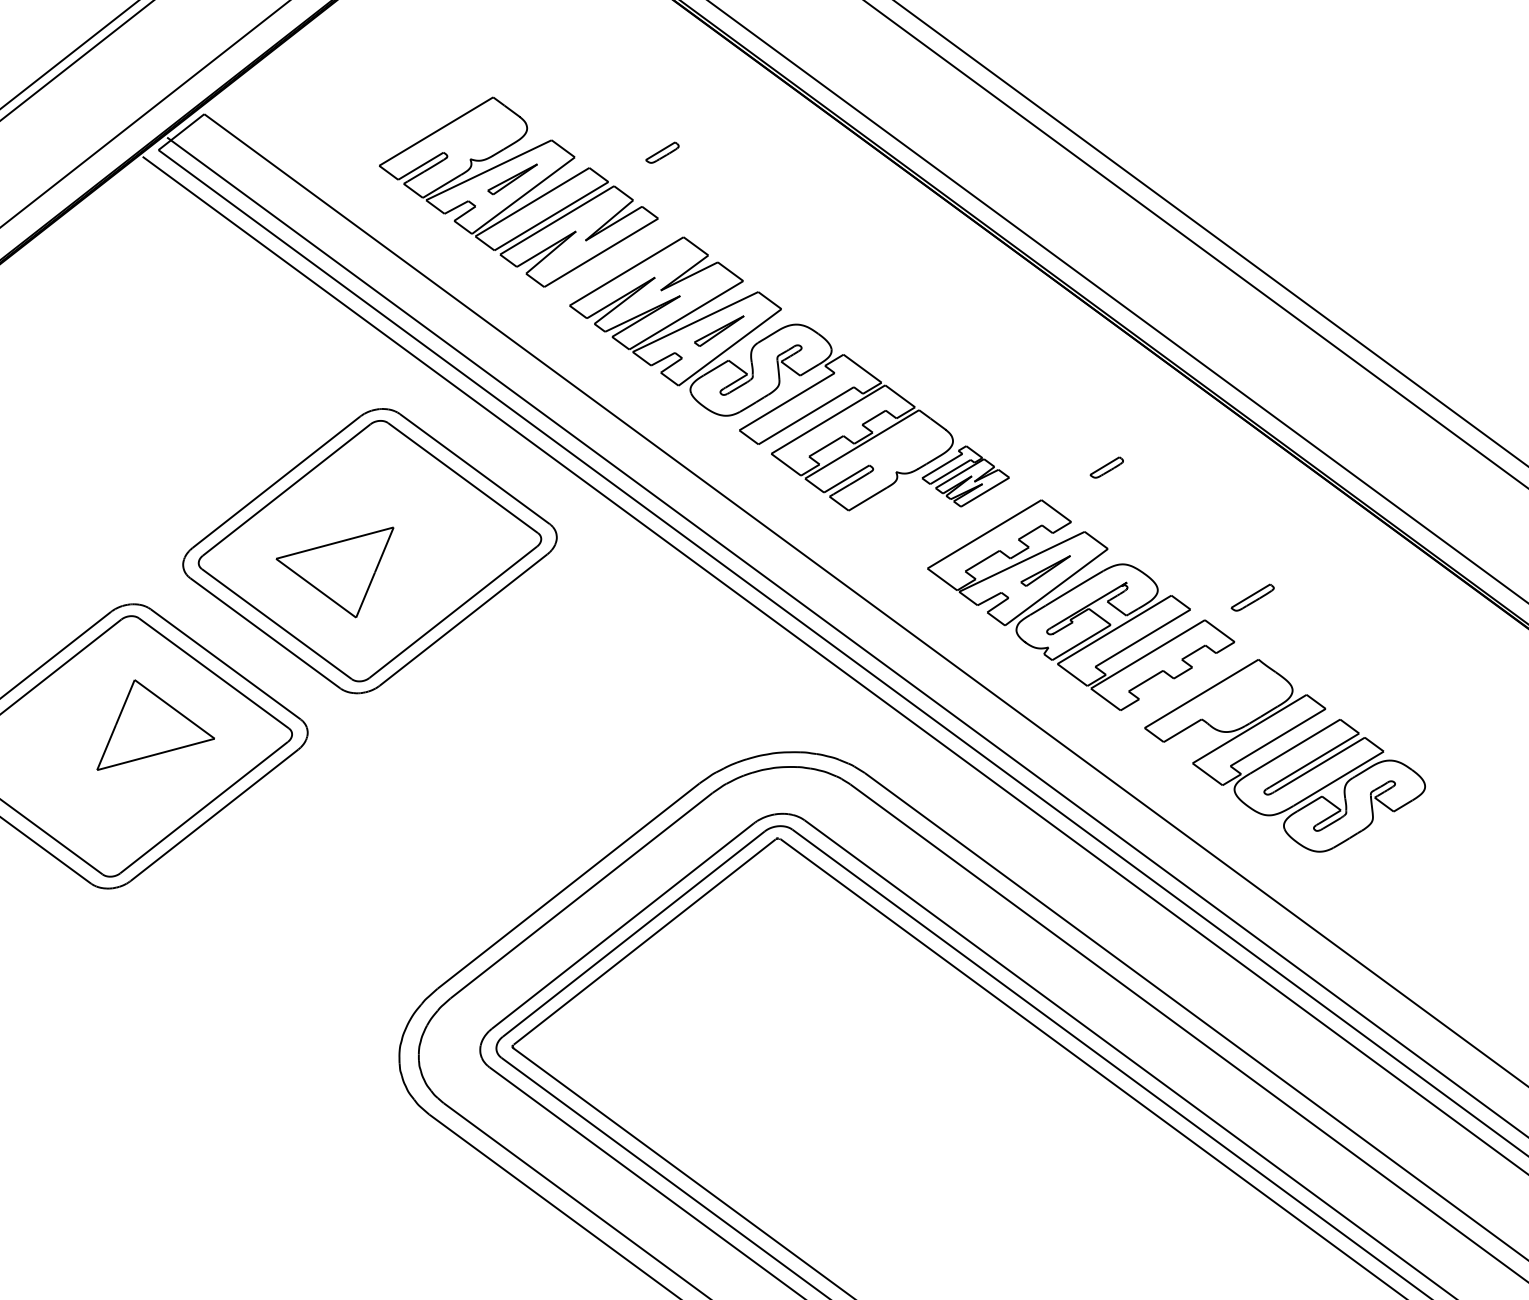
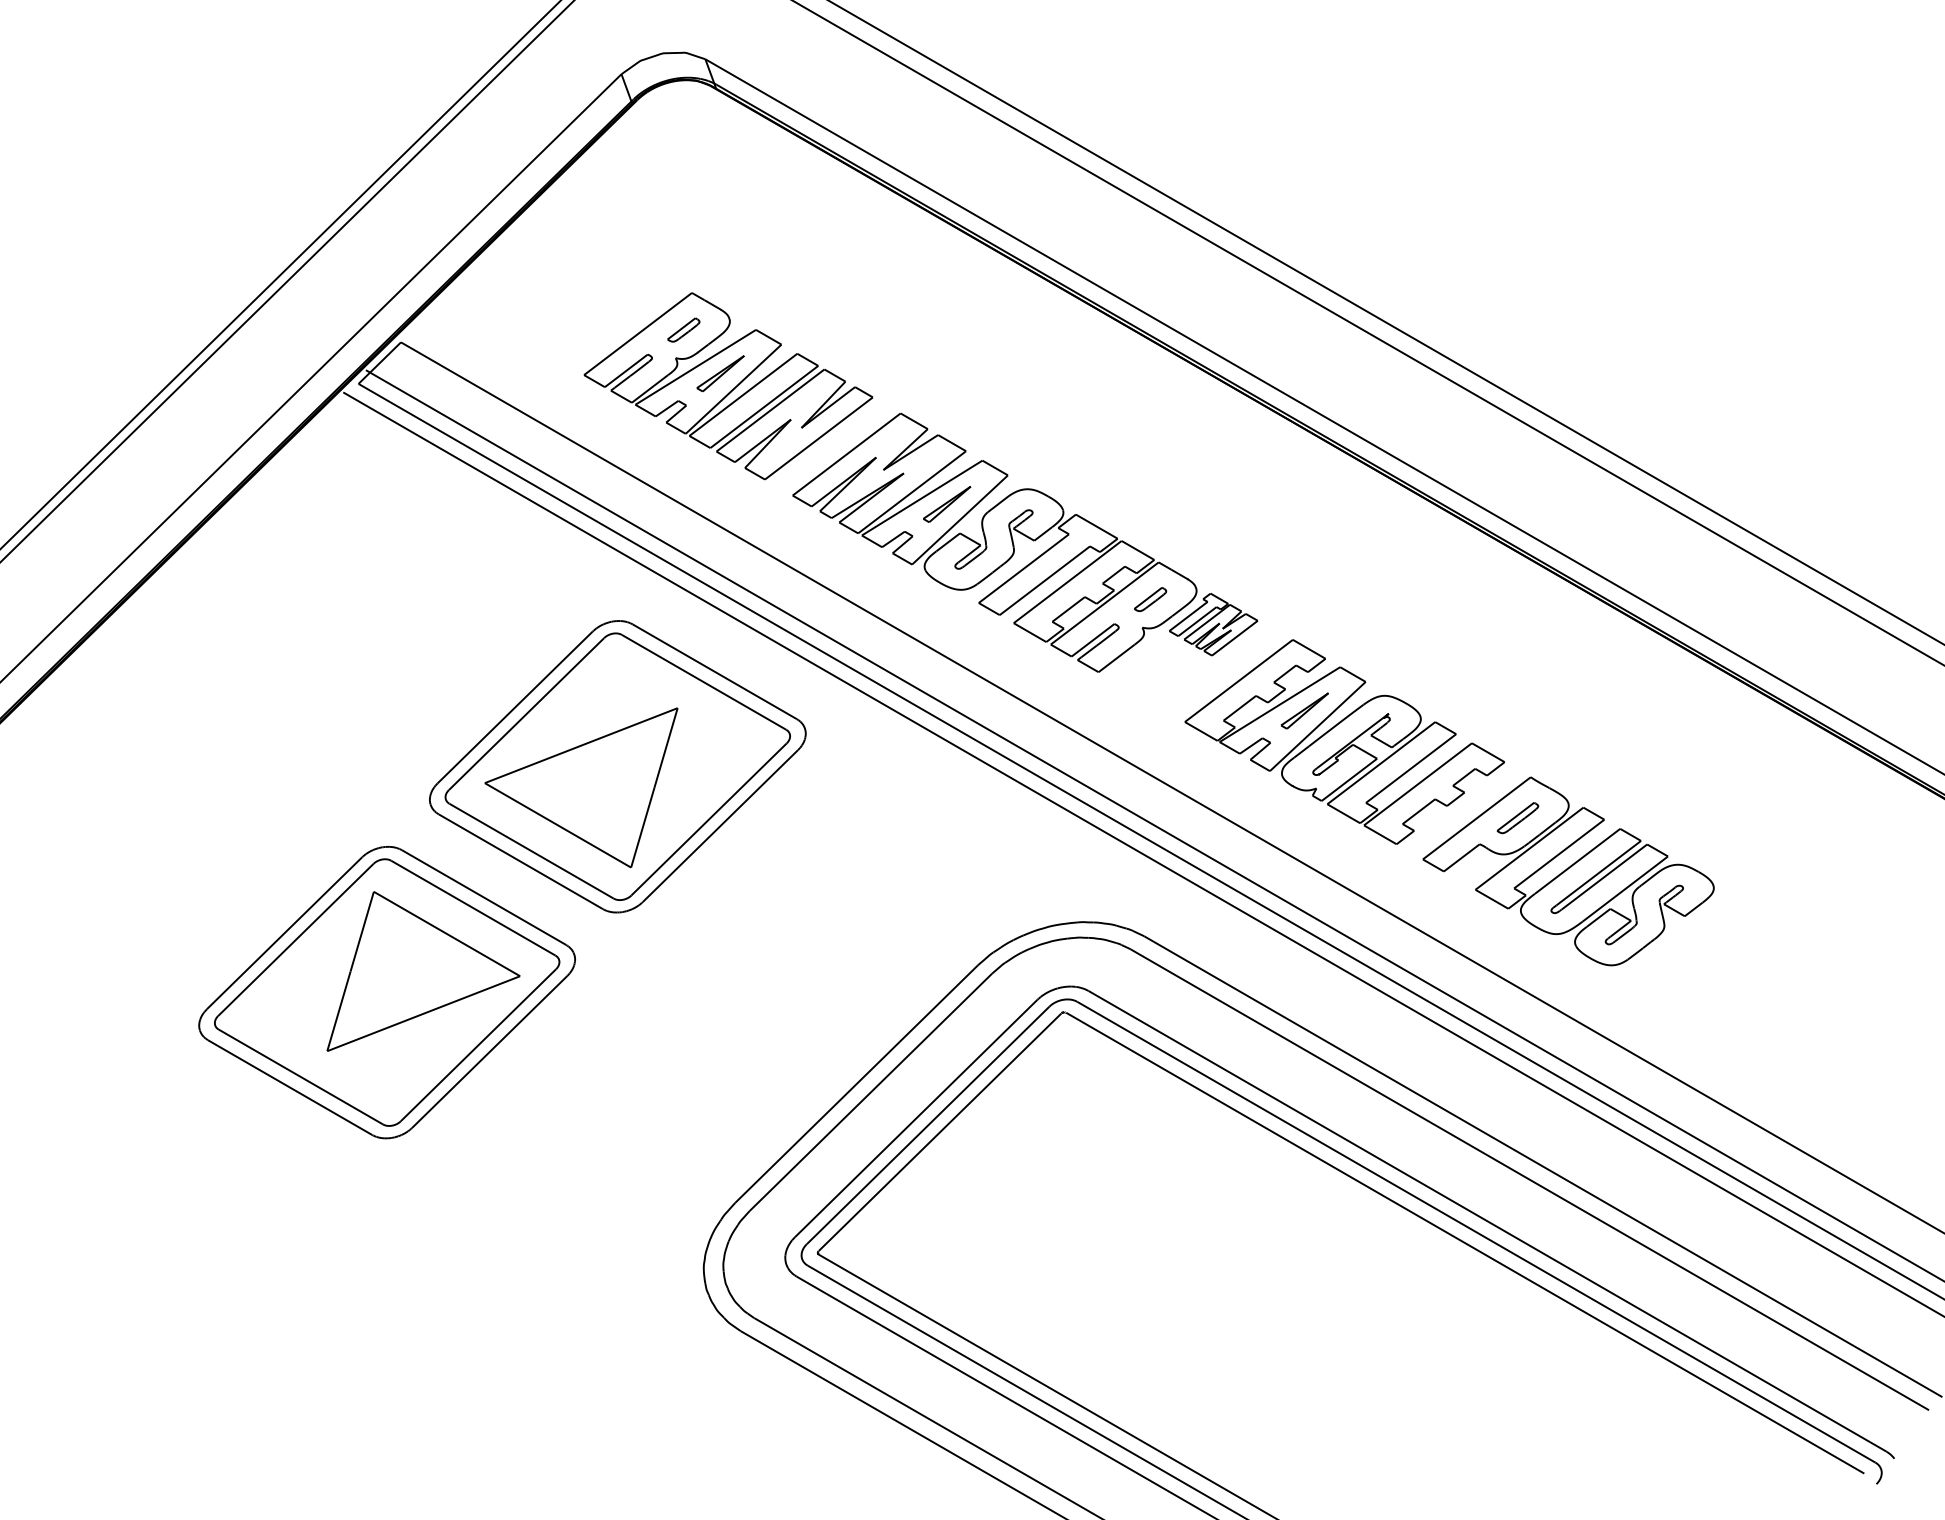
part: (662, 152) -> (683, 329), moved
part: (1106, 467) -> (1150, 599), moved
part: (332, 567) -> (581, 787), size x1.67
part: (1252, 597) -> (1517, 818), moved
part: (158, 729) -> (423, 971), size x1.67

